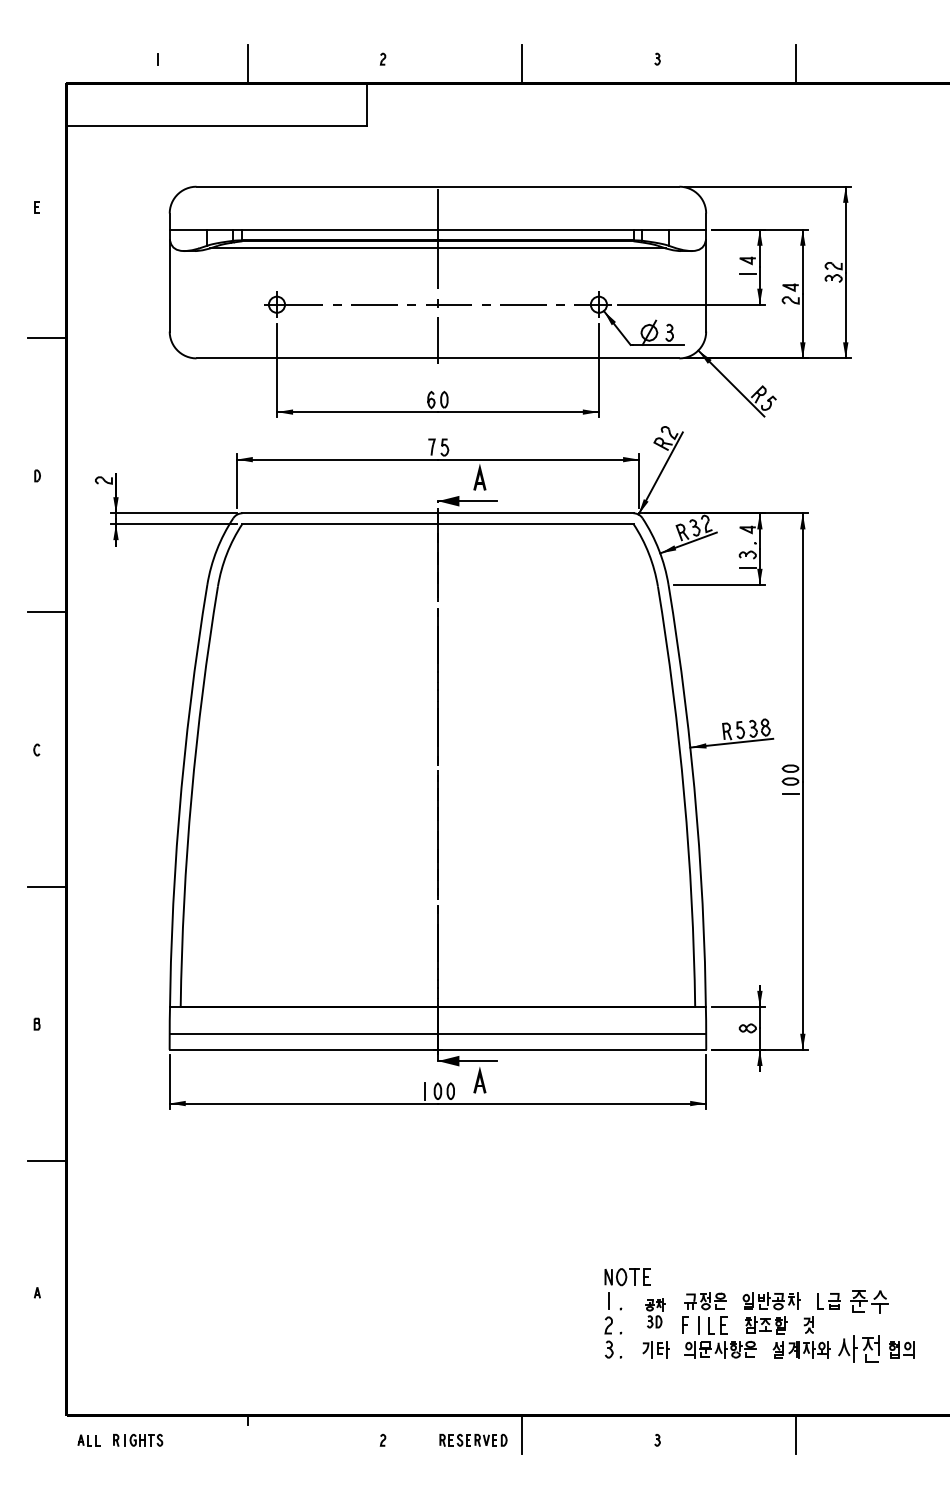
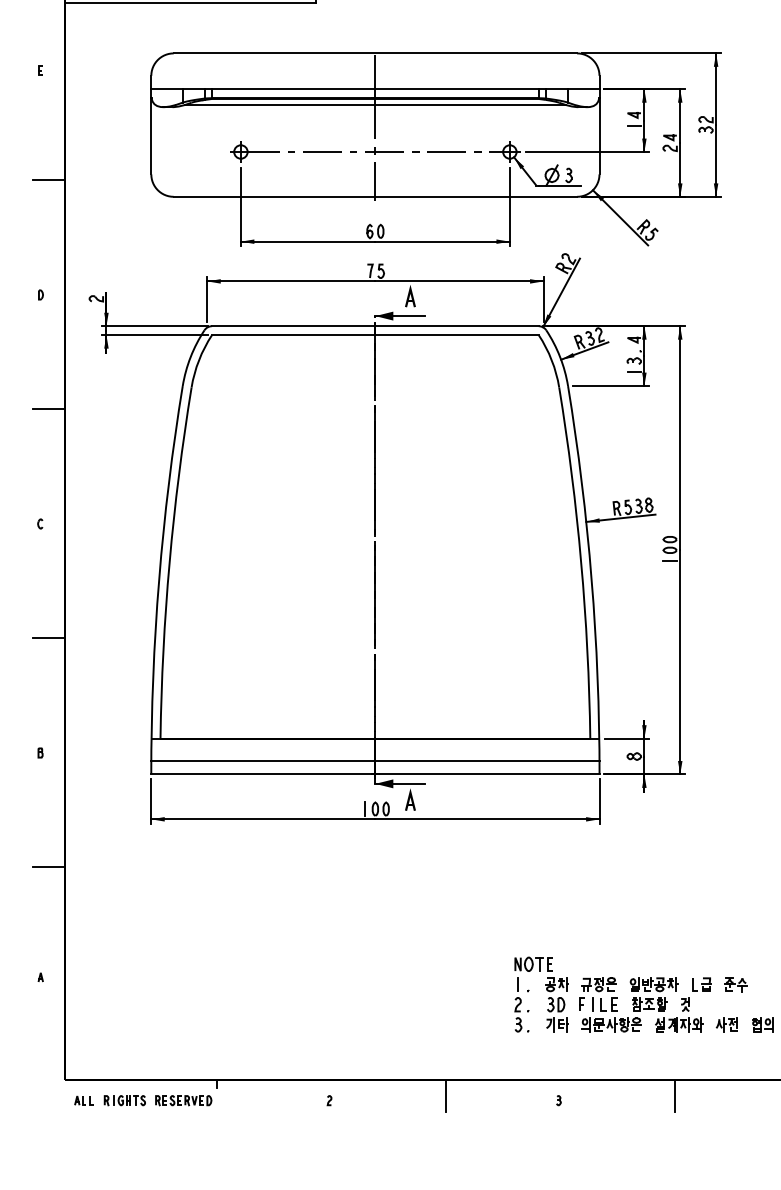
part: (869, 1301) -> (735, 984), size x0.71
part: (655, 1313) -> (557, 994), size x1.43
part: (858, 1349) -> (726, 1024), size x0.62
part: (473, 1440) -> (183, 1100), moved

